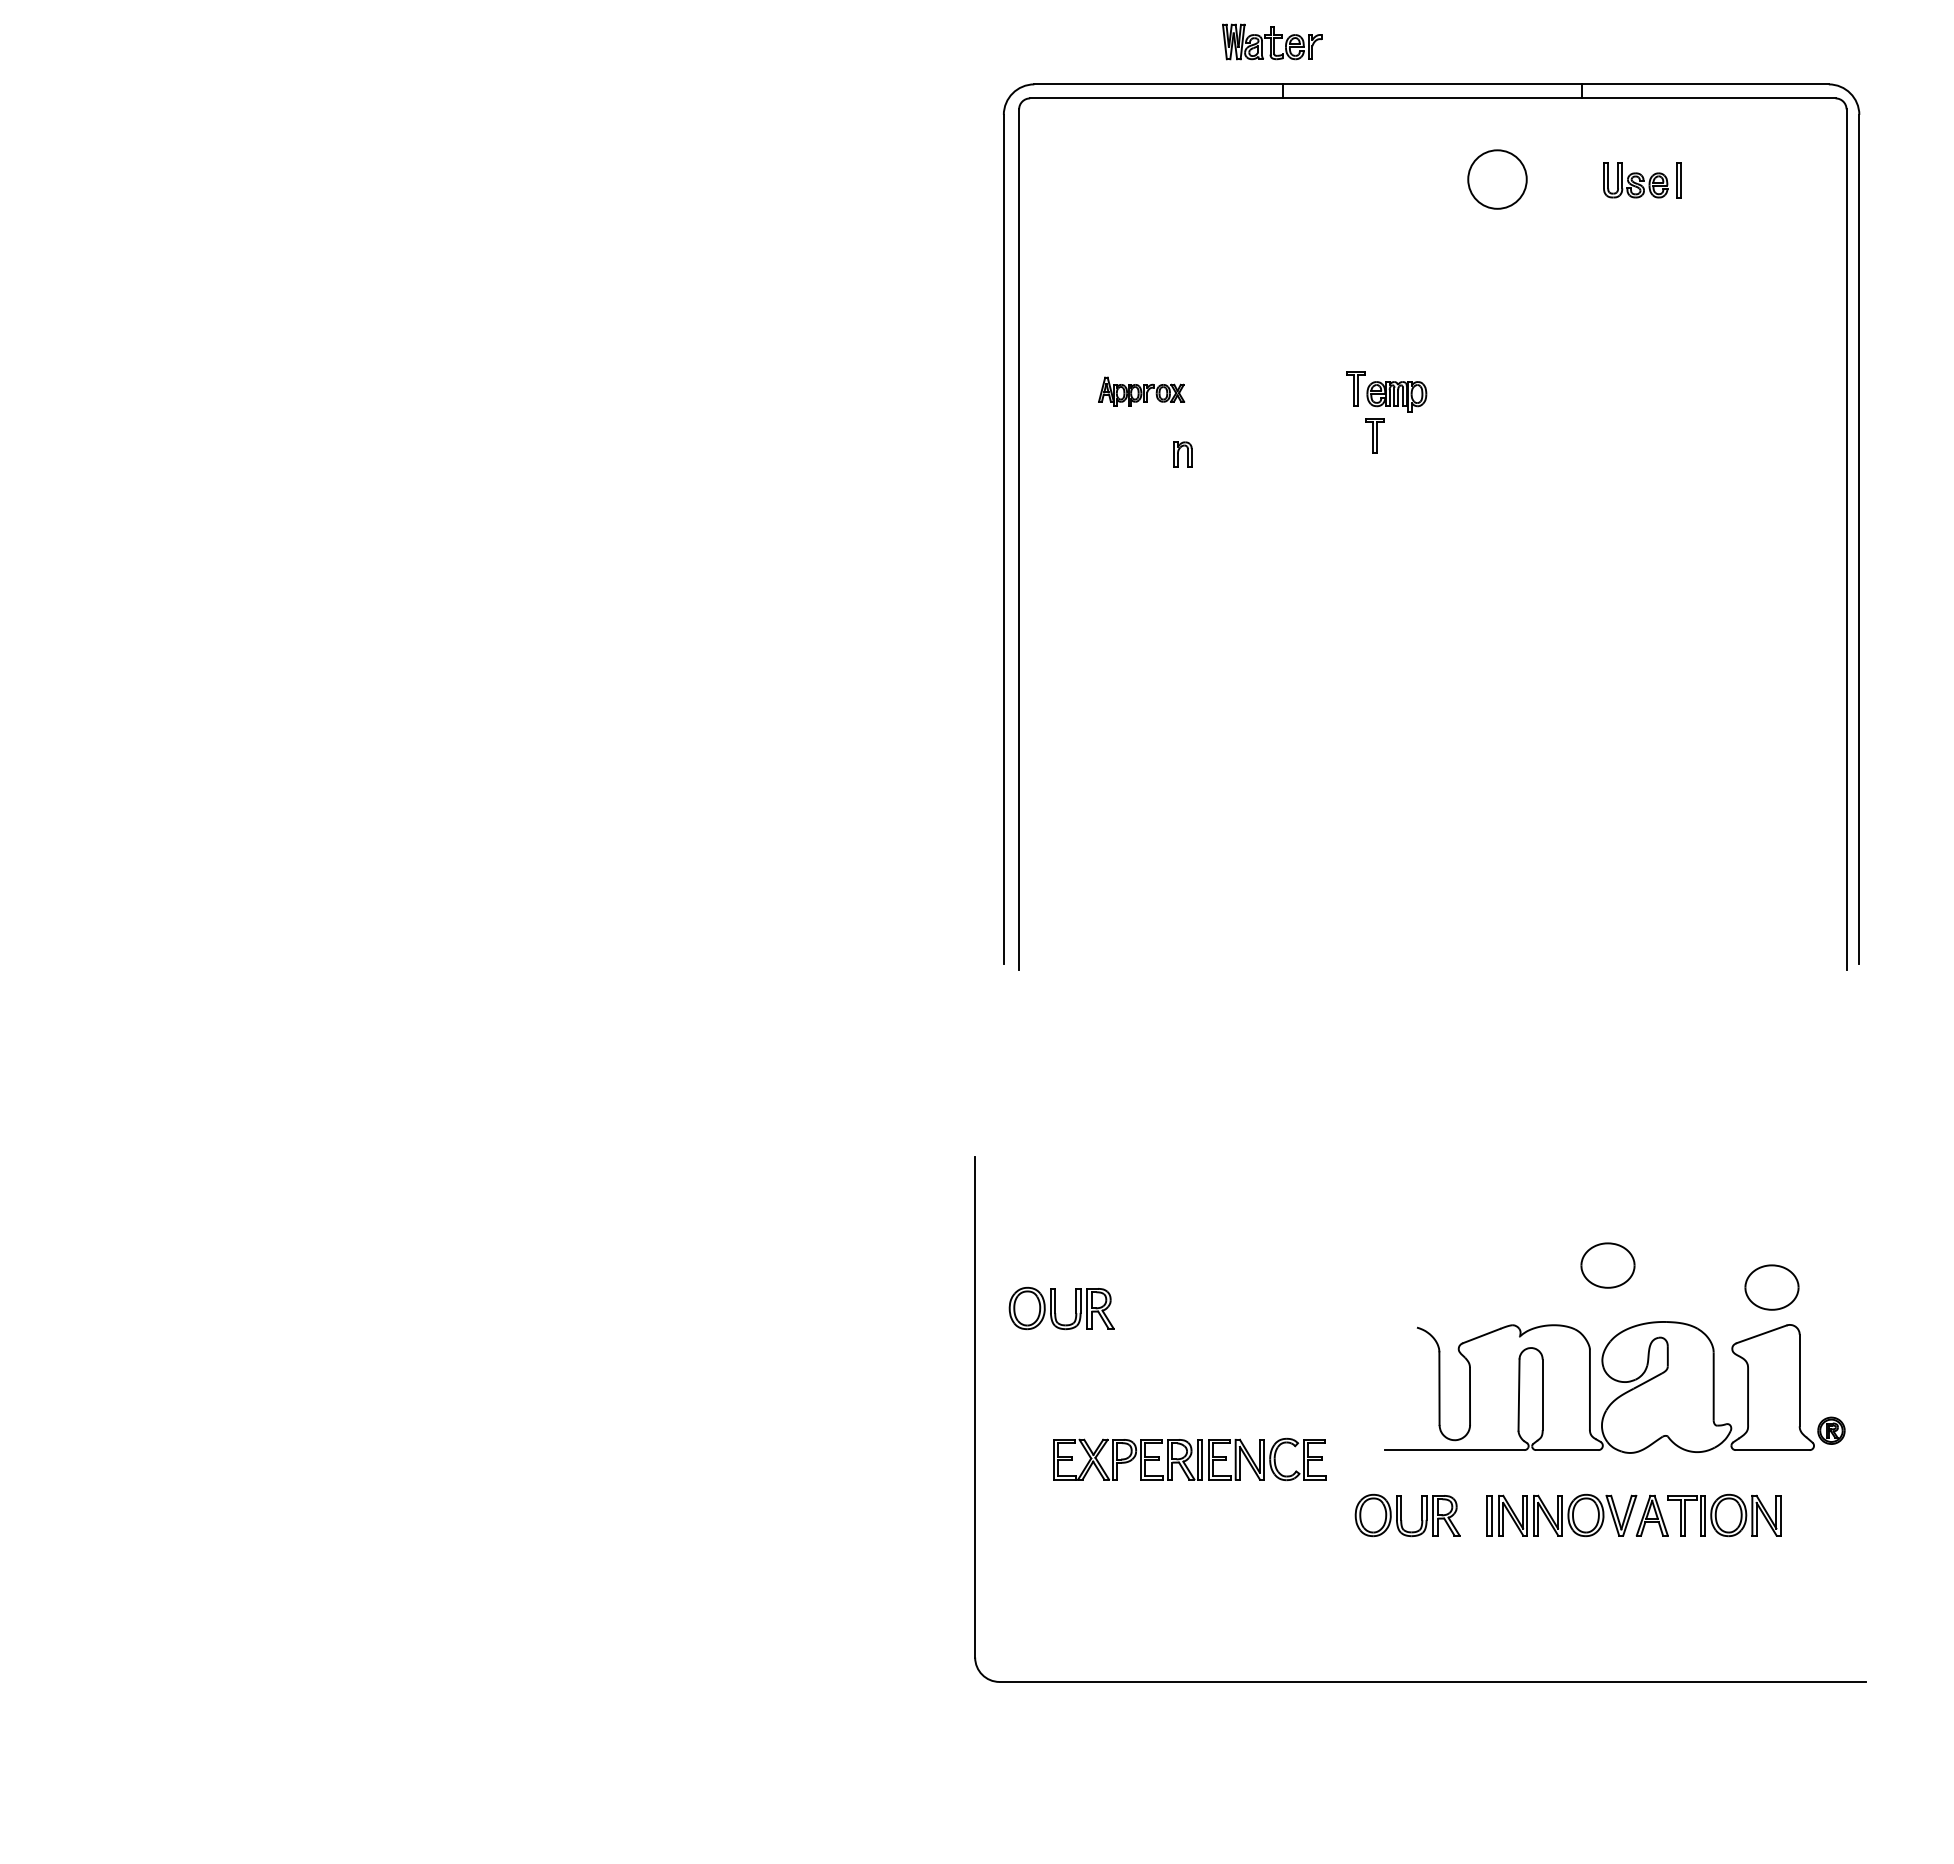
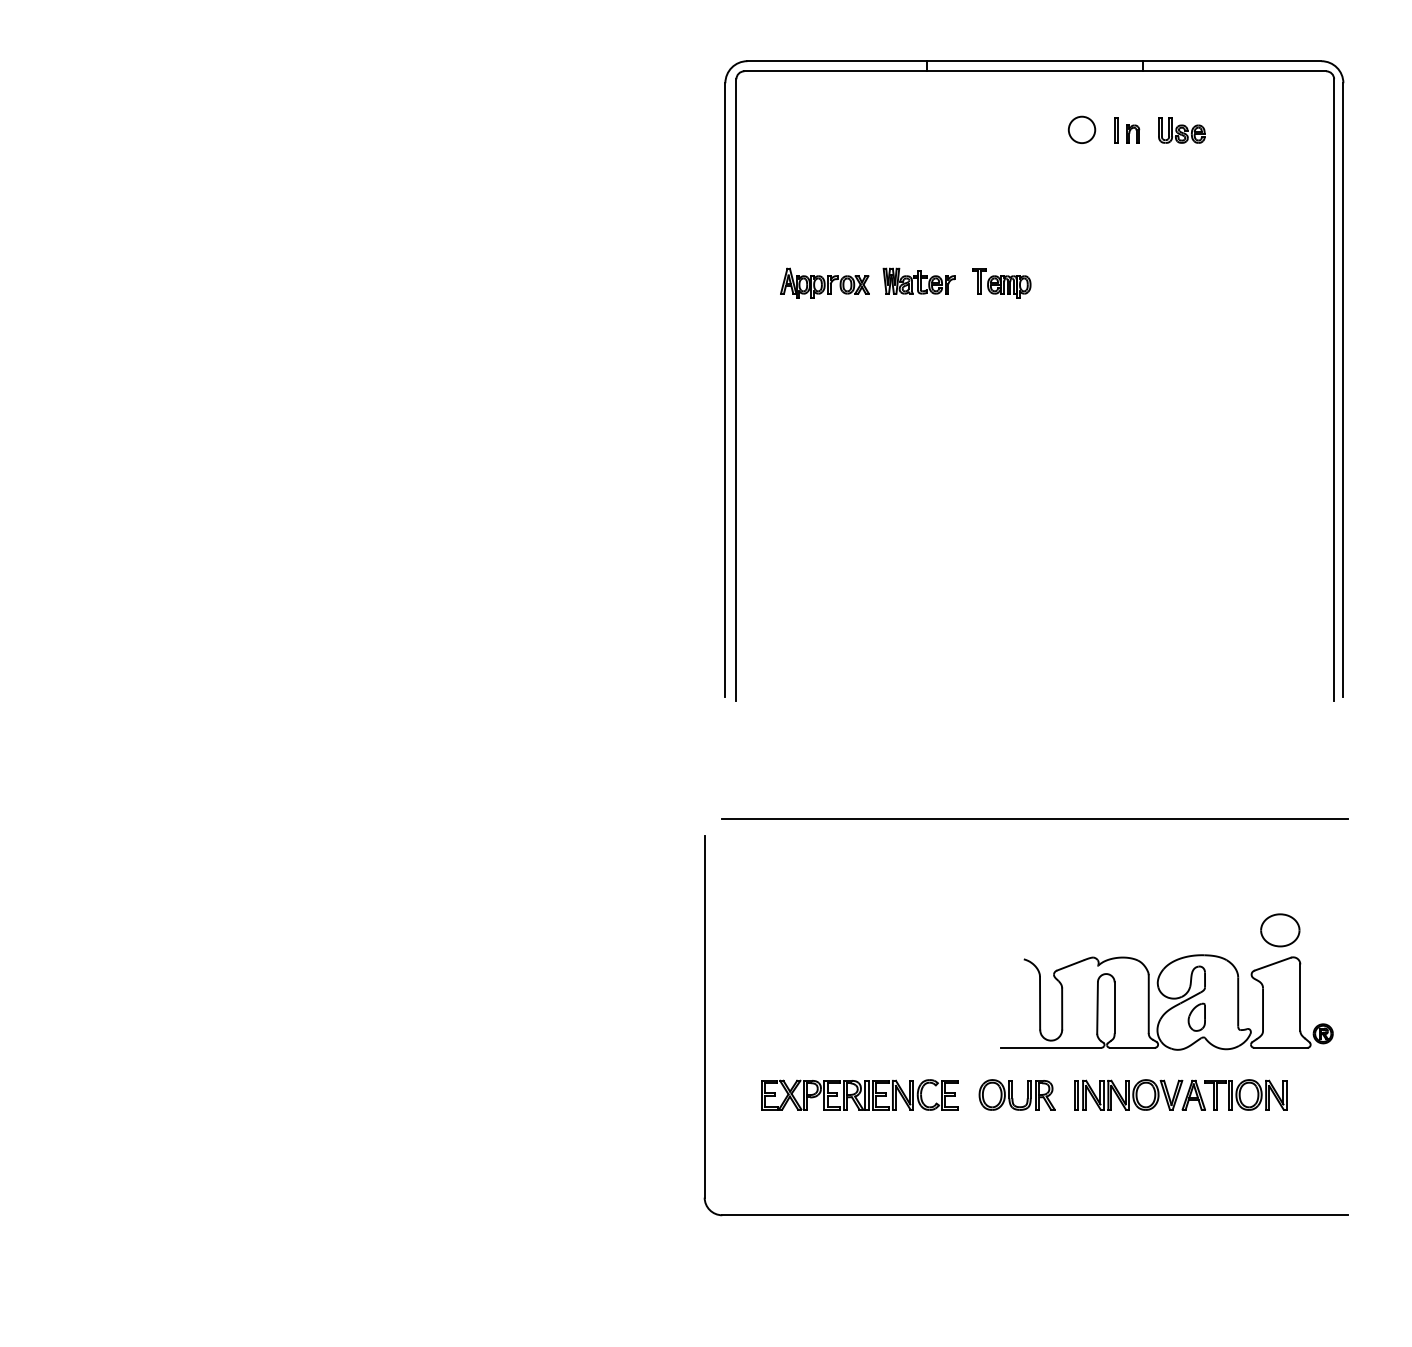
part: (1272, 41) -> (919, 280), moved
circle: (1497, 179) -> (1082, 129), size x0.62
part: (1678, 180) -> (1115, 130), moved
part: (1141, 391) -> (824, 283), size x1.43
part: (1374, 435) -> (993, 314), removed
part: (1182, 454) -> (1132, 134), moved
line: (1432, 1132) -> (1035, 818), added
part: (1607, 1265) -> (1161, 914), removed
part: (1061, 1308) -> (767, 945), removed
part: (1656, 1407) -> (1196, 1017), added
part: (1189, 1459) -> (859, 1095), moved

